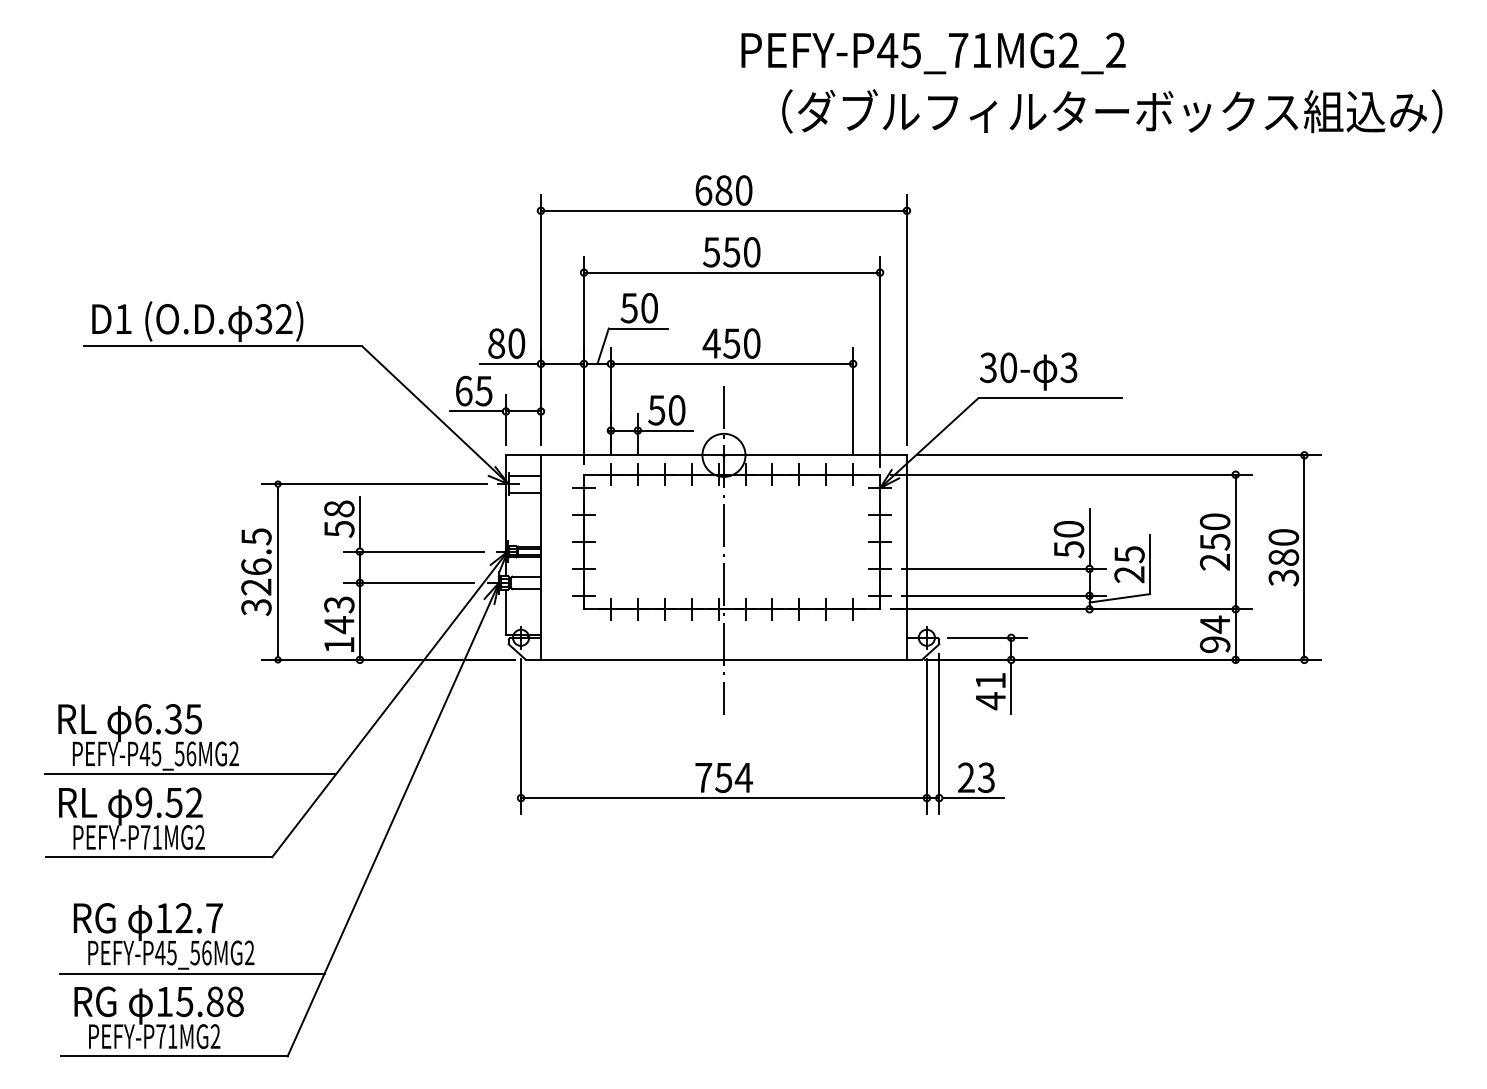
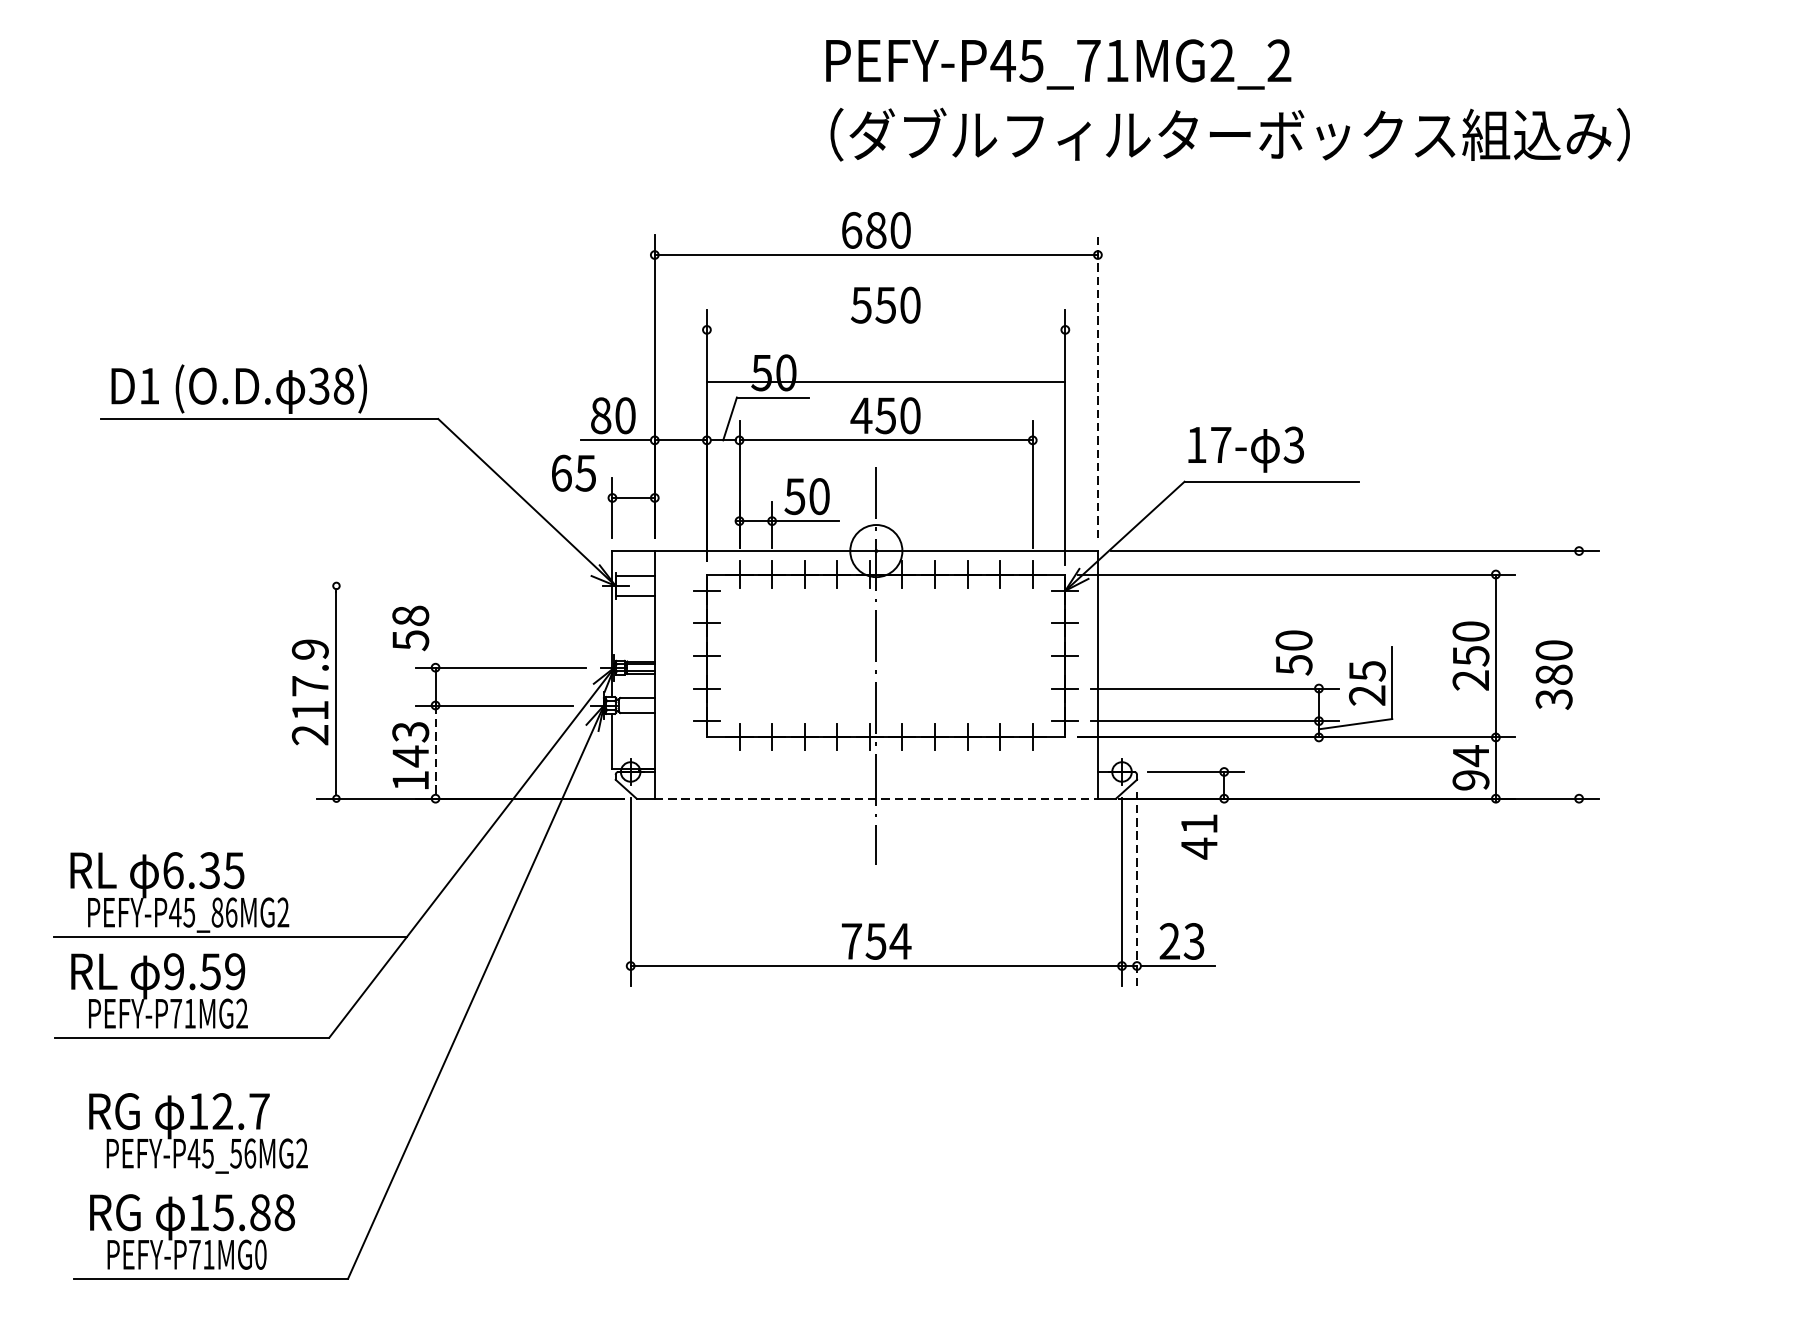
text: (933, 53) -> (1058, 64), moved
text: (1112, 111) -> (1230, 134), moved
line: (732, 272) -> (886, 381), moved
text: (283, 319) -> (343, 386), 32) -> 38)
line: (906, 319) -> (1097, 386), solid -> dashed
text: (998, 367) -> (1208, 444), 30- -> 17-
line: (476, 411) -> (576, 497), removed
line: (374, 484) -> (453, 586), removed
line: (359, 522) -> (435, 632), removed
line: (1089, 537) -> (1318, 650), removed
line: (1304, 557) -> (1579, 674), removed
text: (256, 572) -> (310, 692), 326.5 -> 217.9
line: (359, 621) -> (435, 752), solid -> dashed
line: (724, 659) -> (876, 798), solid -> dashed
line: (1011, 688) -> (1224, 833), removed
line: (939, 734) -> (1137, 889), solid -> dashed
text: (179, 753) -> (217, 912), PEFY-P45_56MG2 -> PEFY-P45_86MG2
text: (194, 802) -> (235, 971), 9.52 -> 9.59
line: (192, 973) -> (232, 1178), removed
text: (215, 1036) -> (260, 1254), PEFY-P71MG2 -> PEFY-P71MG0

